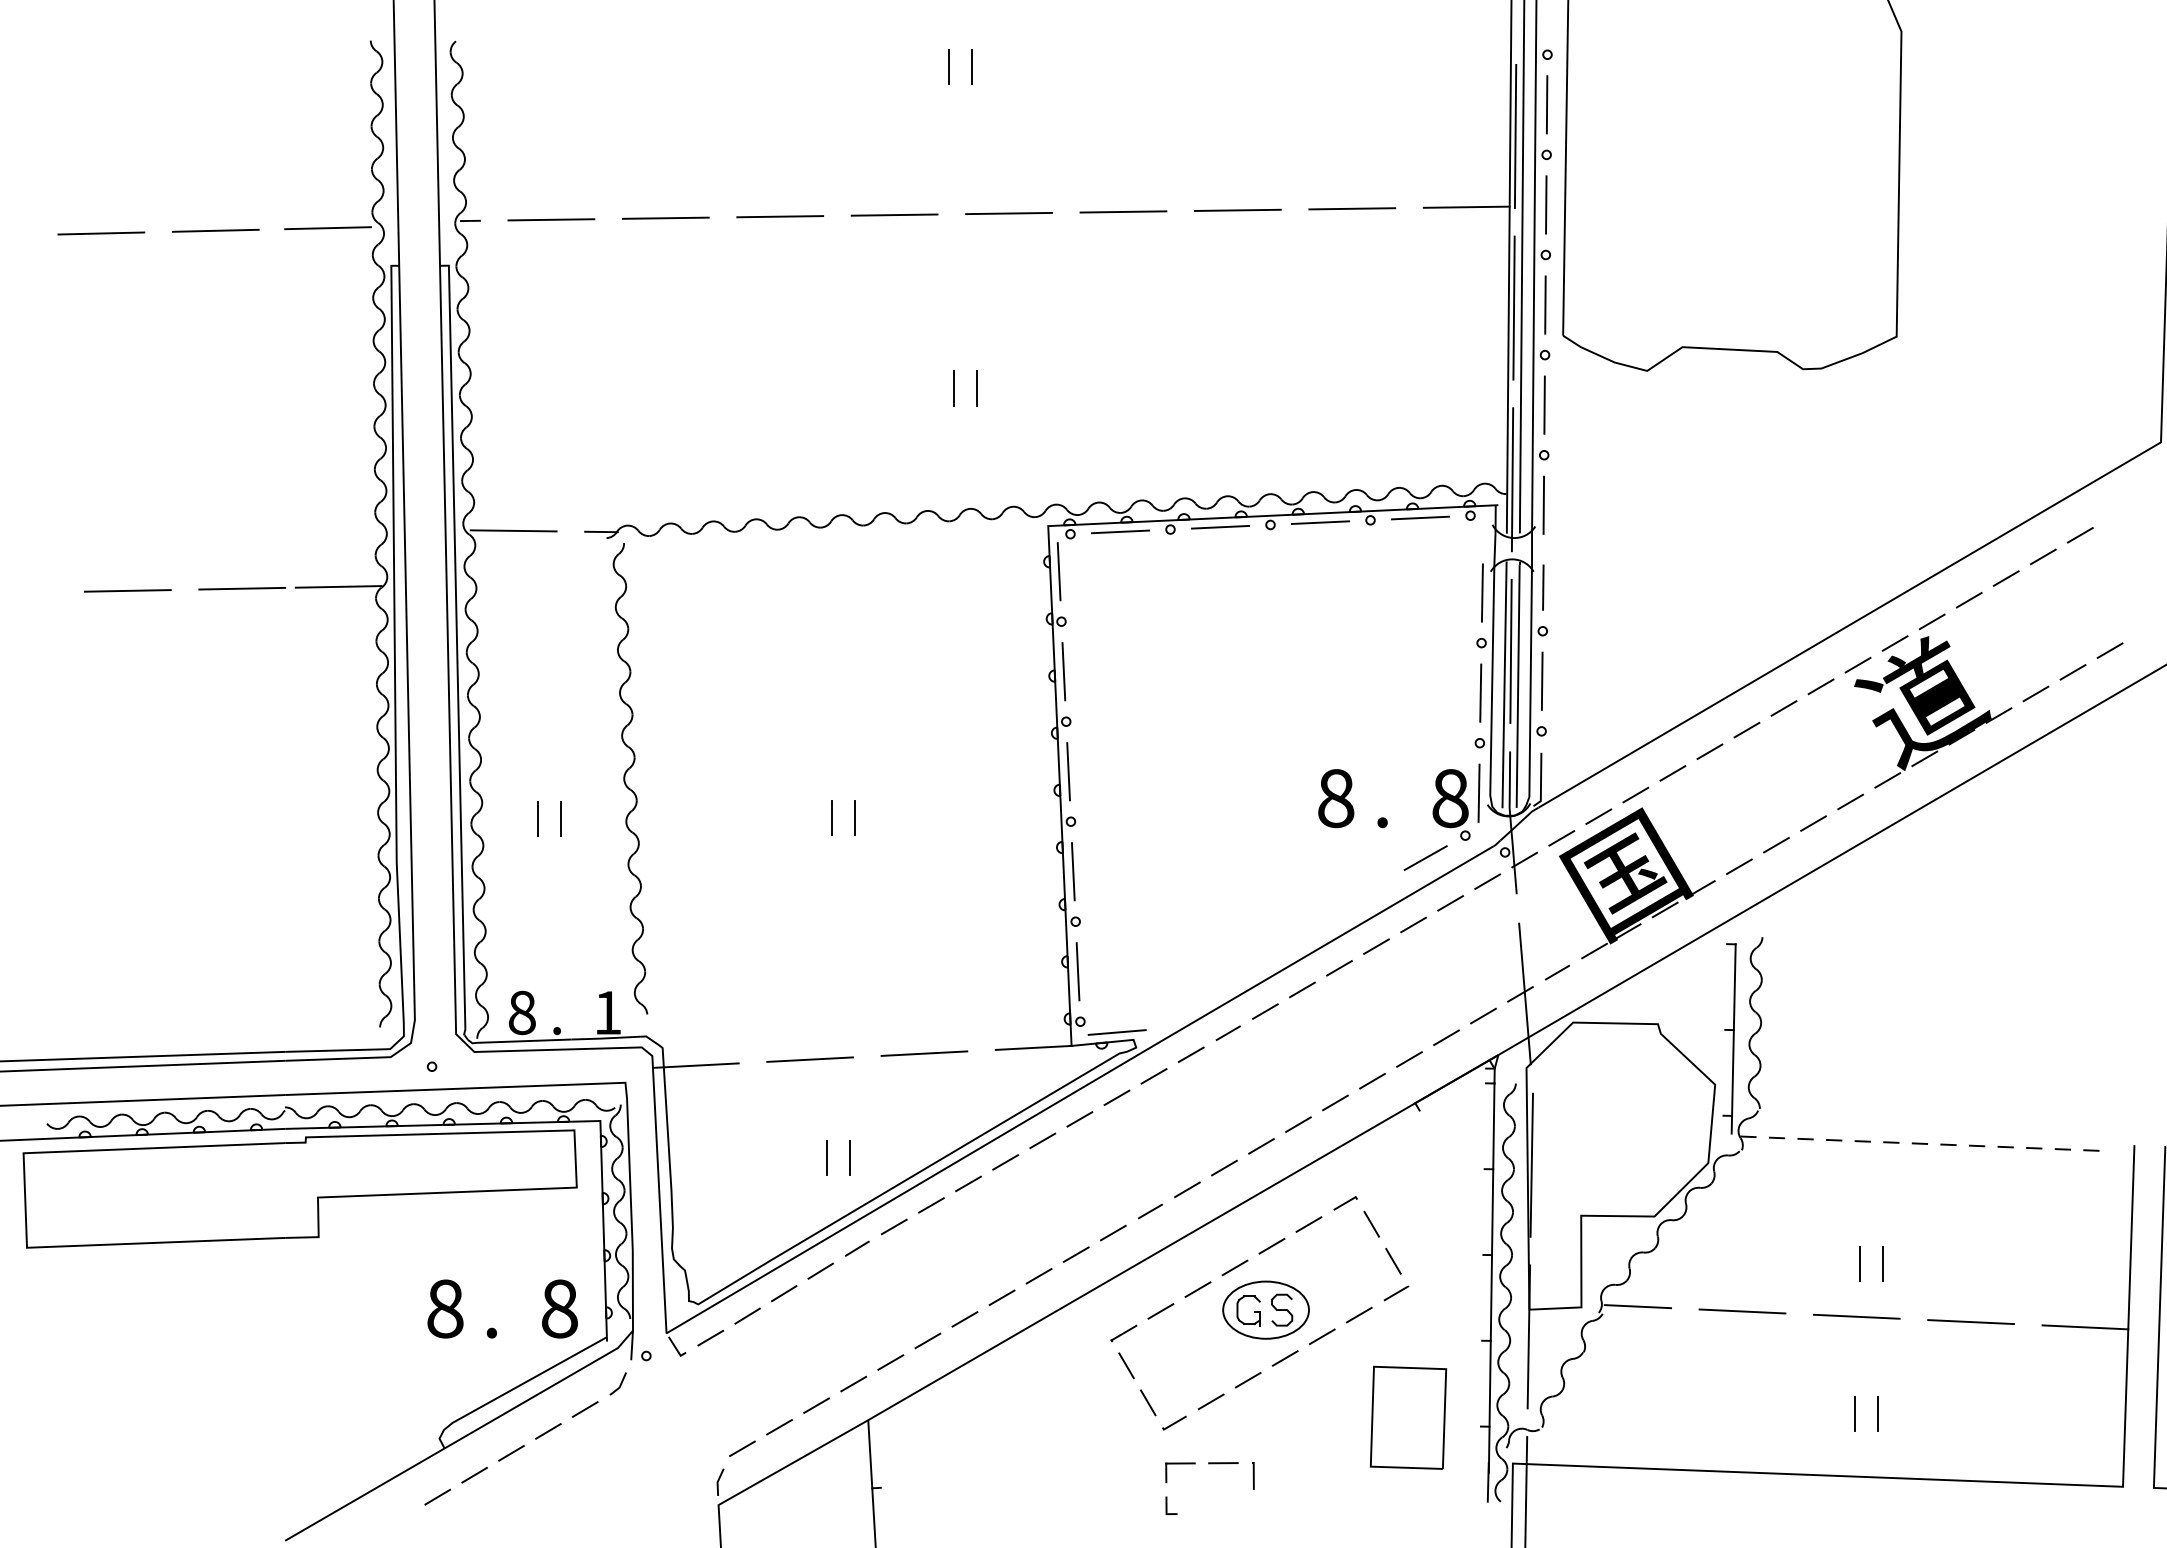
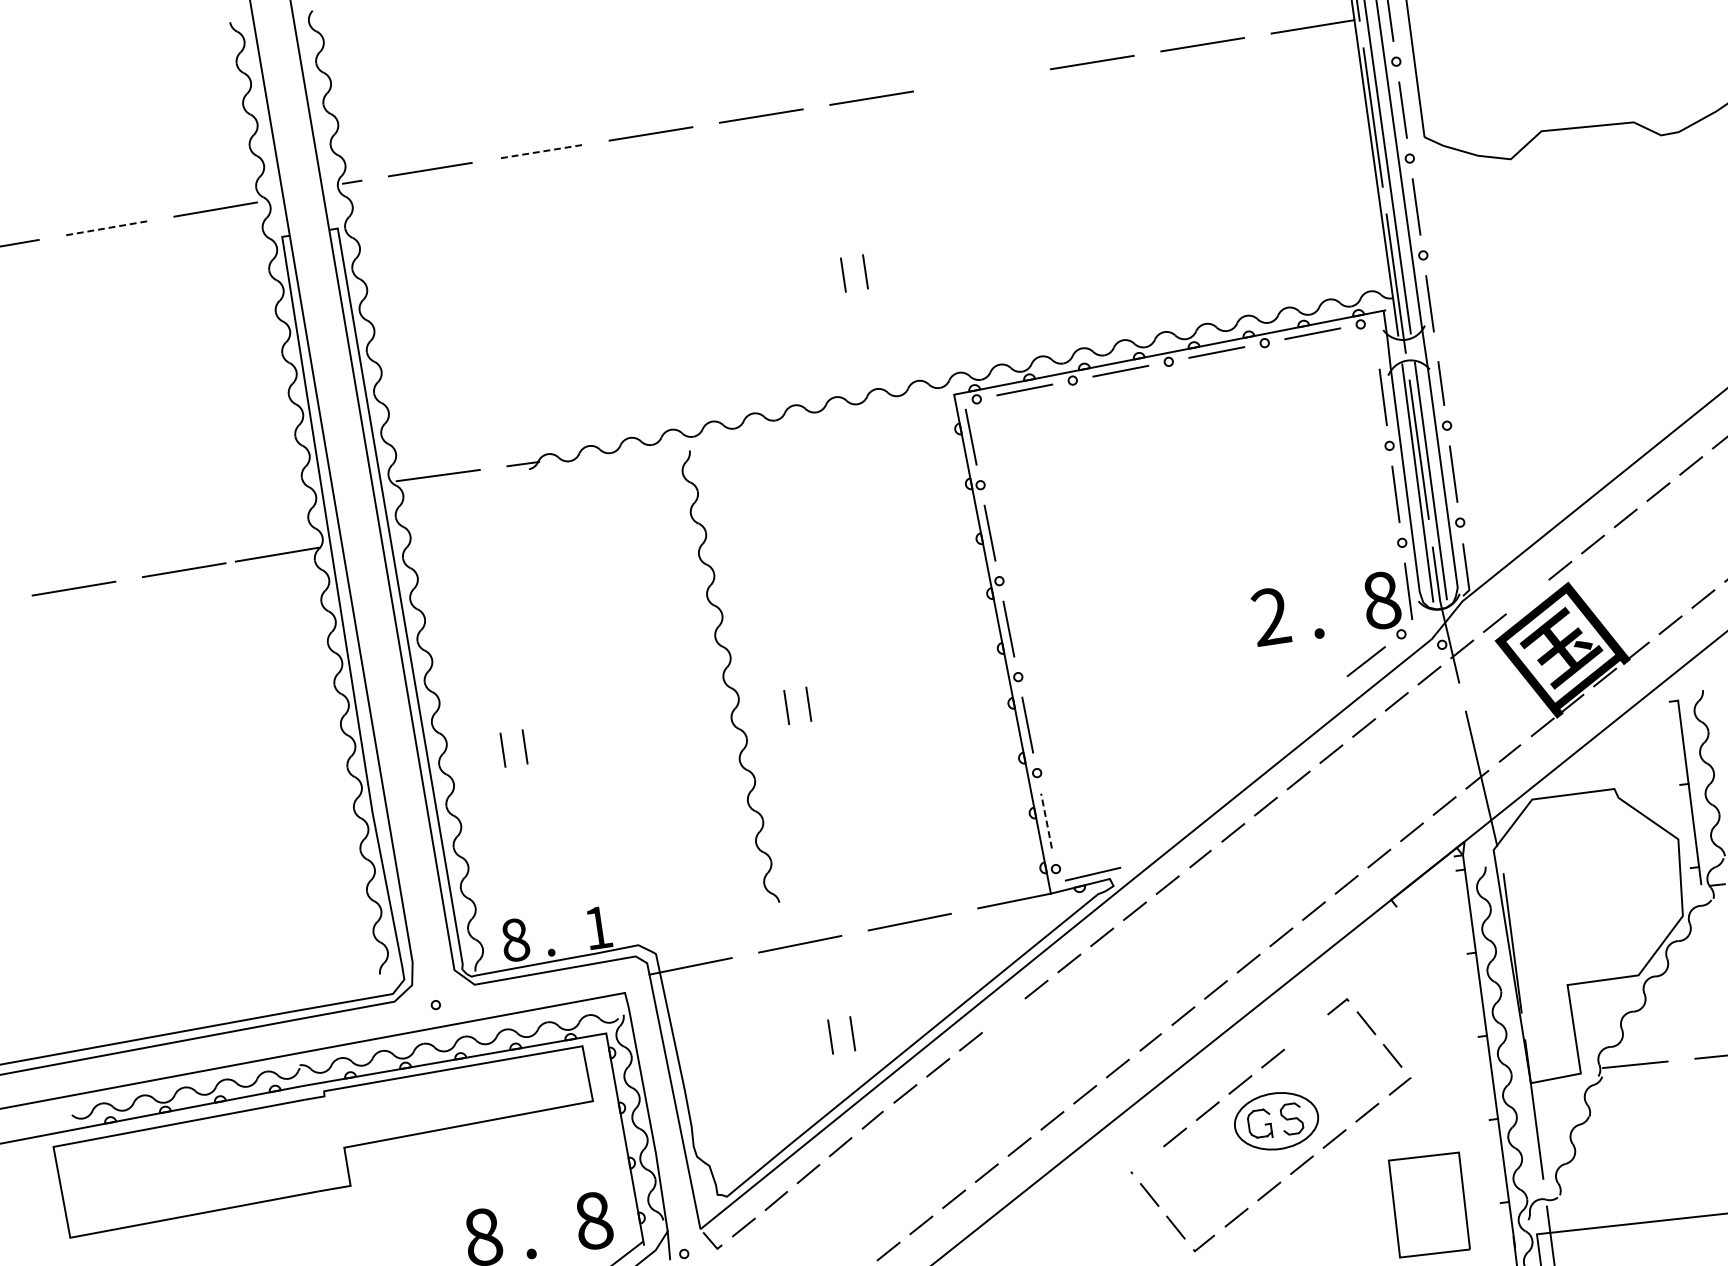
line: (1123, 211) -> (981, 79), removed
line: (665, 218) -> (540, 152), solid -> dashed
line: (215, 230) -> (107, 227), solid -> dashed
part: (630, 778) -> (729, 677), moved
text: (1336, 798) -> (1271, 616), 8 -> 2
line: (1598, 816) -> (1527, 596), removed
line: (1078, 971) -> (1046, 820), solid -> dashed
line: (1005, 1162) -> (1003, 1015), removed
line: (1308, 1224) -> (1305, 1032), removed
line: (1123, 1332) -> (1141, 1163), removed

